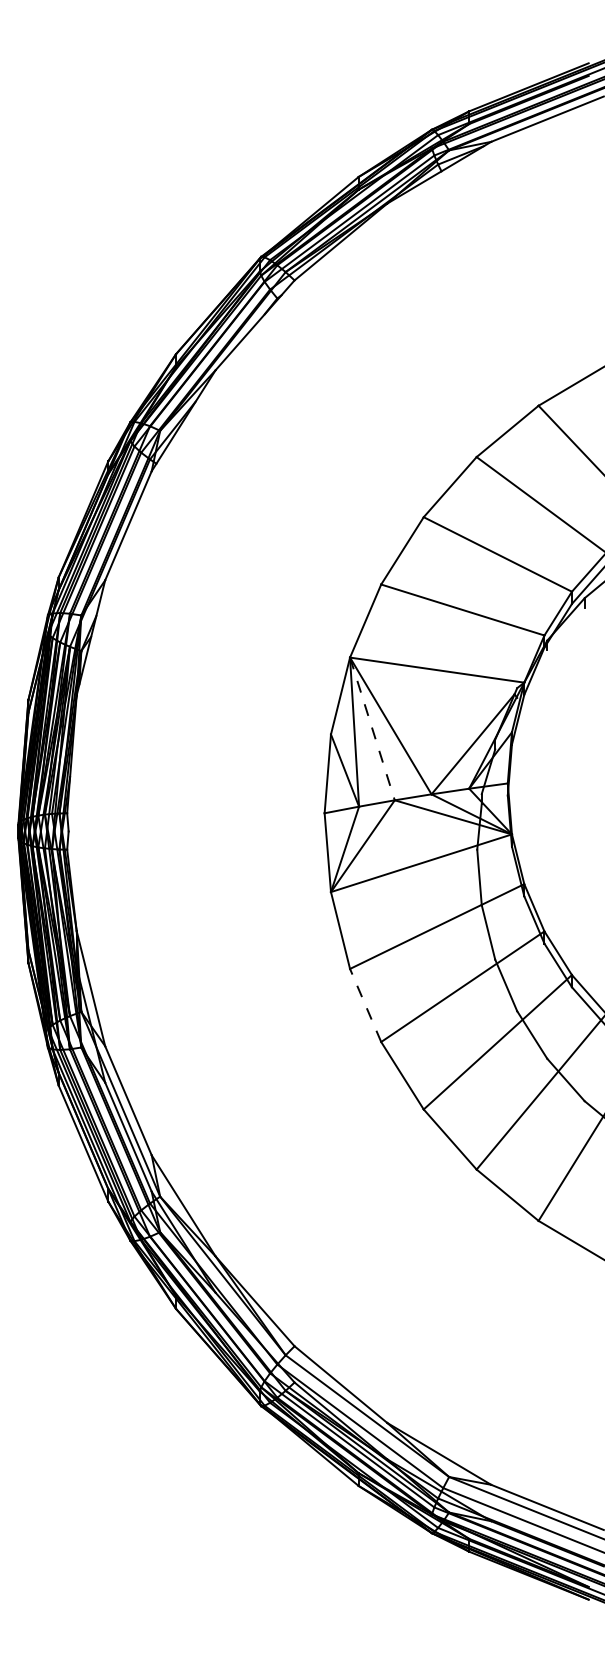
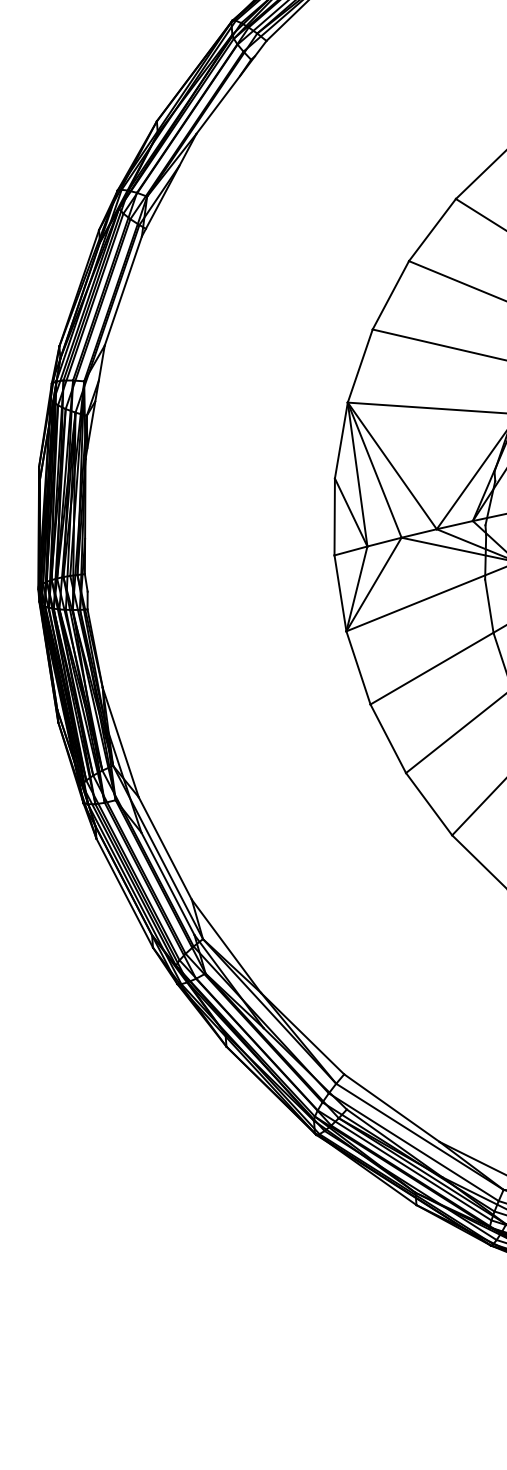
line: (372, 728) -> (374, 469), dashed -> solid
line: (365, 1005) -> (388, 738), dashed -> solid

